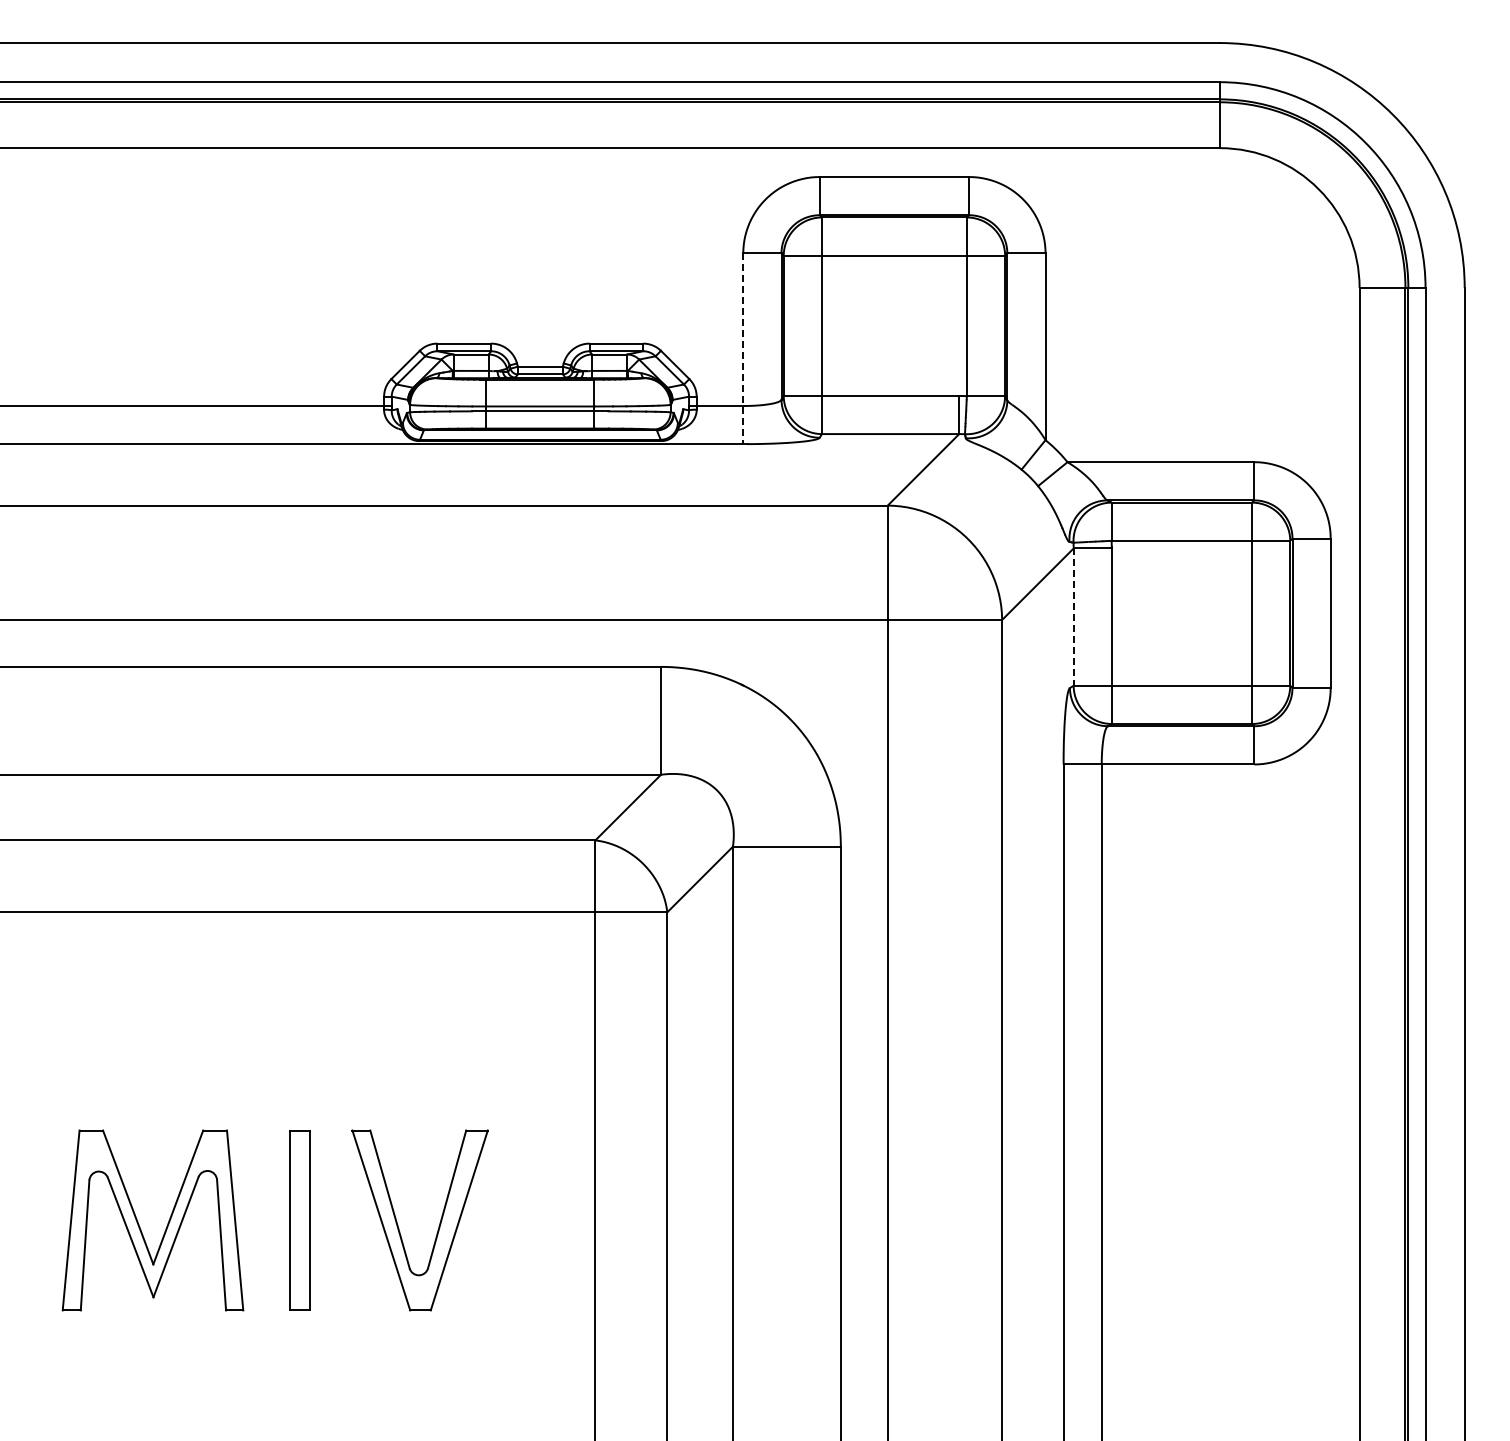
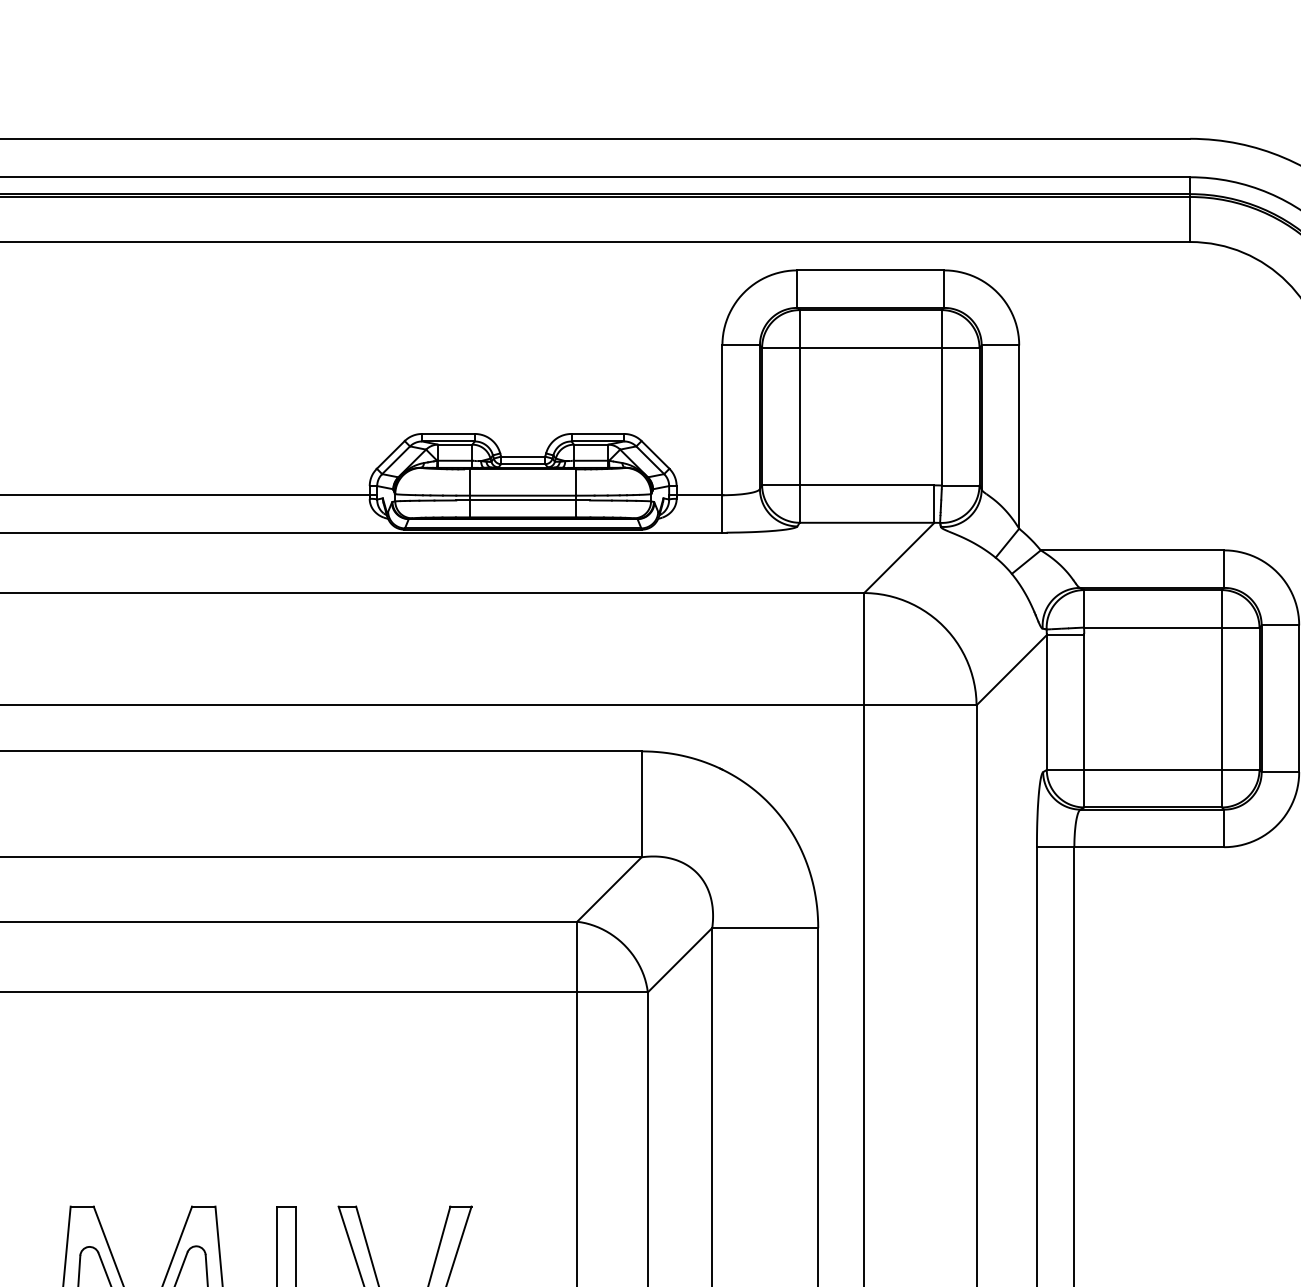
line: (743, 349) -> (722, 439), dashed -> solid
line: (1073, 617) -> (1046, 702), dashed -> solid

